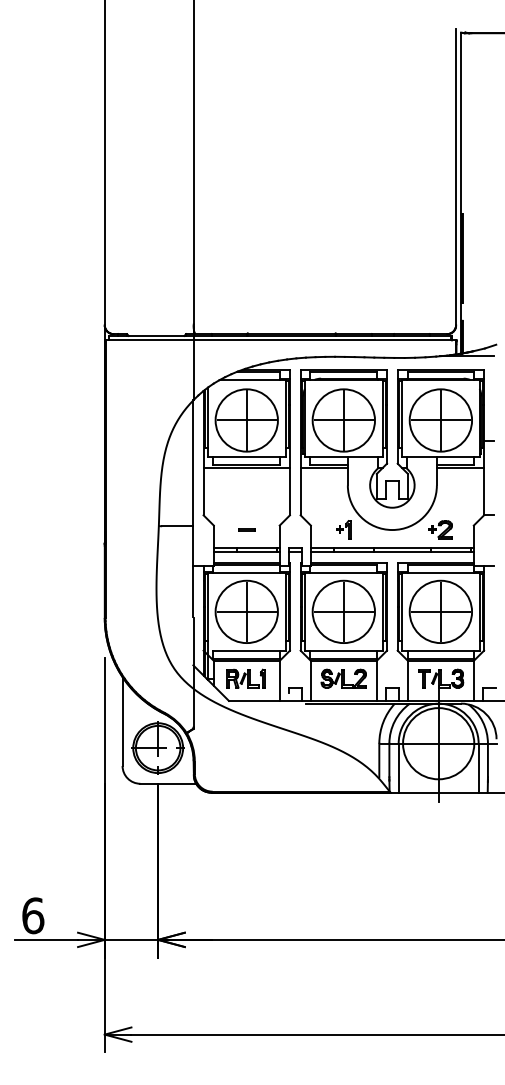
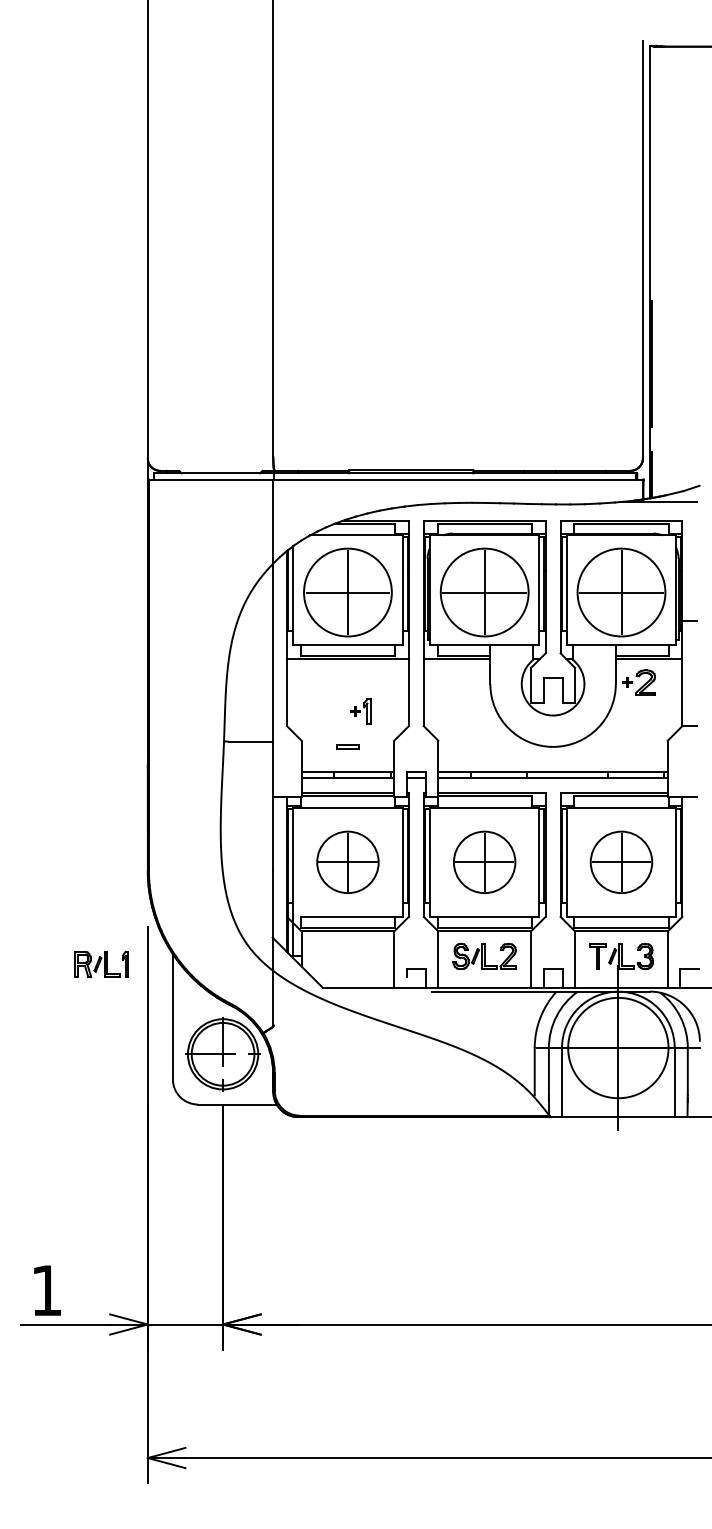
part: (343, 529) -> (360, 711), moved
part: (440, 529) -> (638, 682), moved
part: (246, 612) -> (347, 862), size x0.7
part: (343, 612) -> (484, 862), size x0.7
part: (440, 612) -> (621, 862), size x0.7
part: (245, 678) -> (101, 963), moved
text: (32, 915) -> (46, 1290), 6 -> 1

